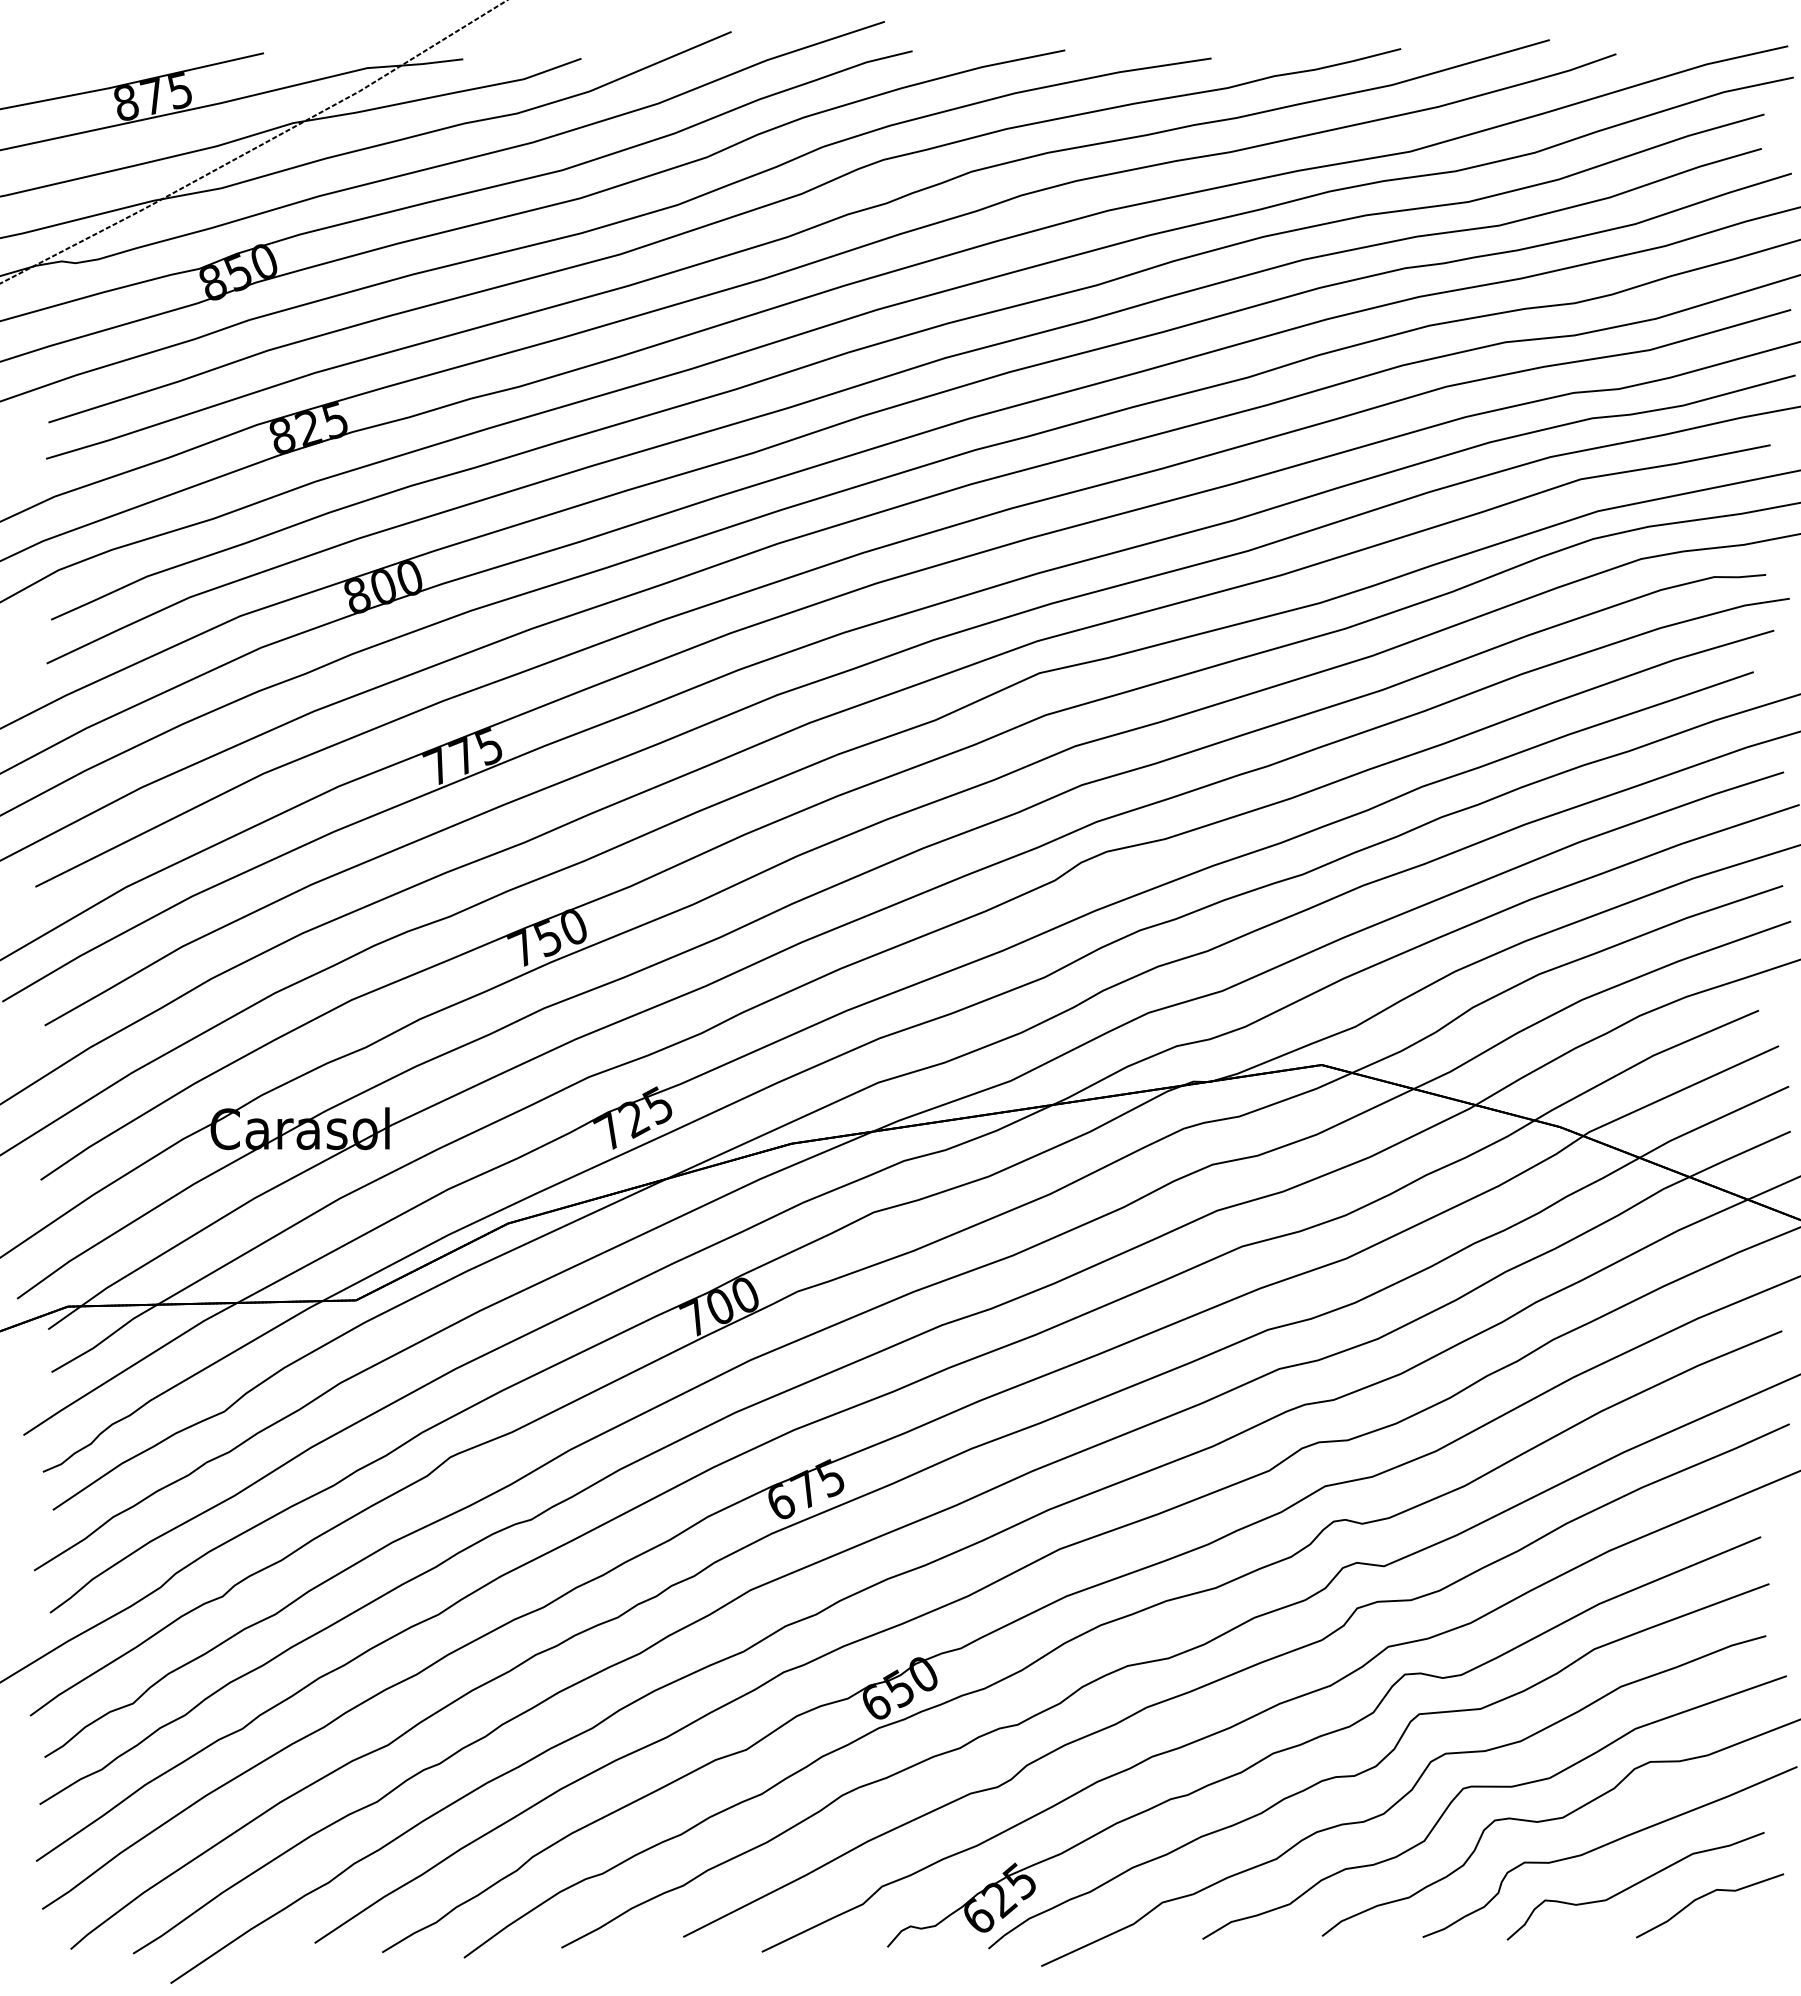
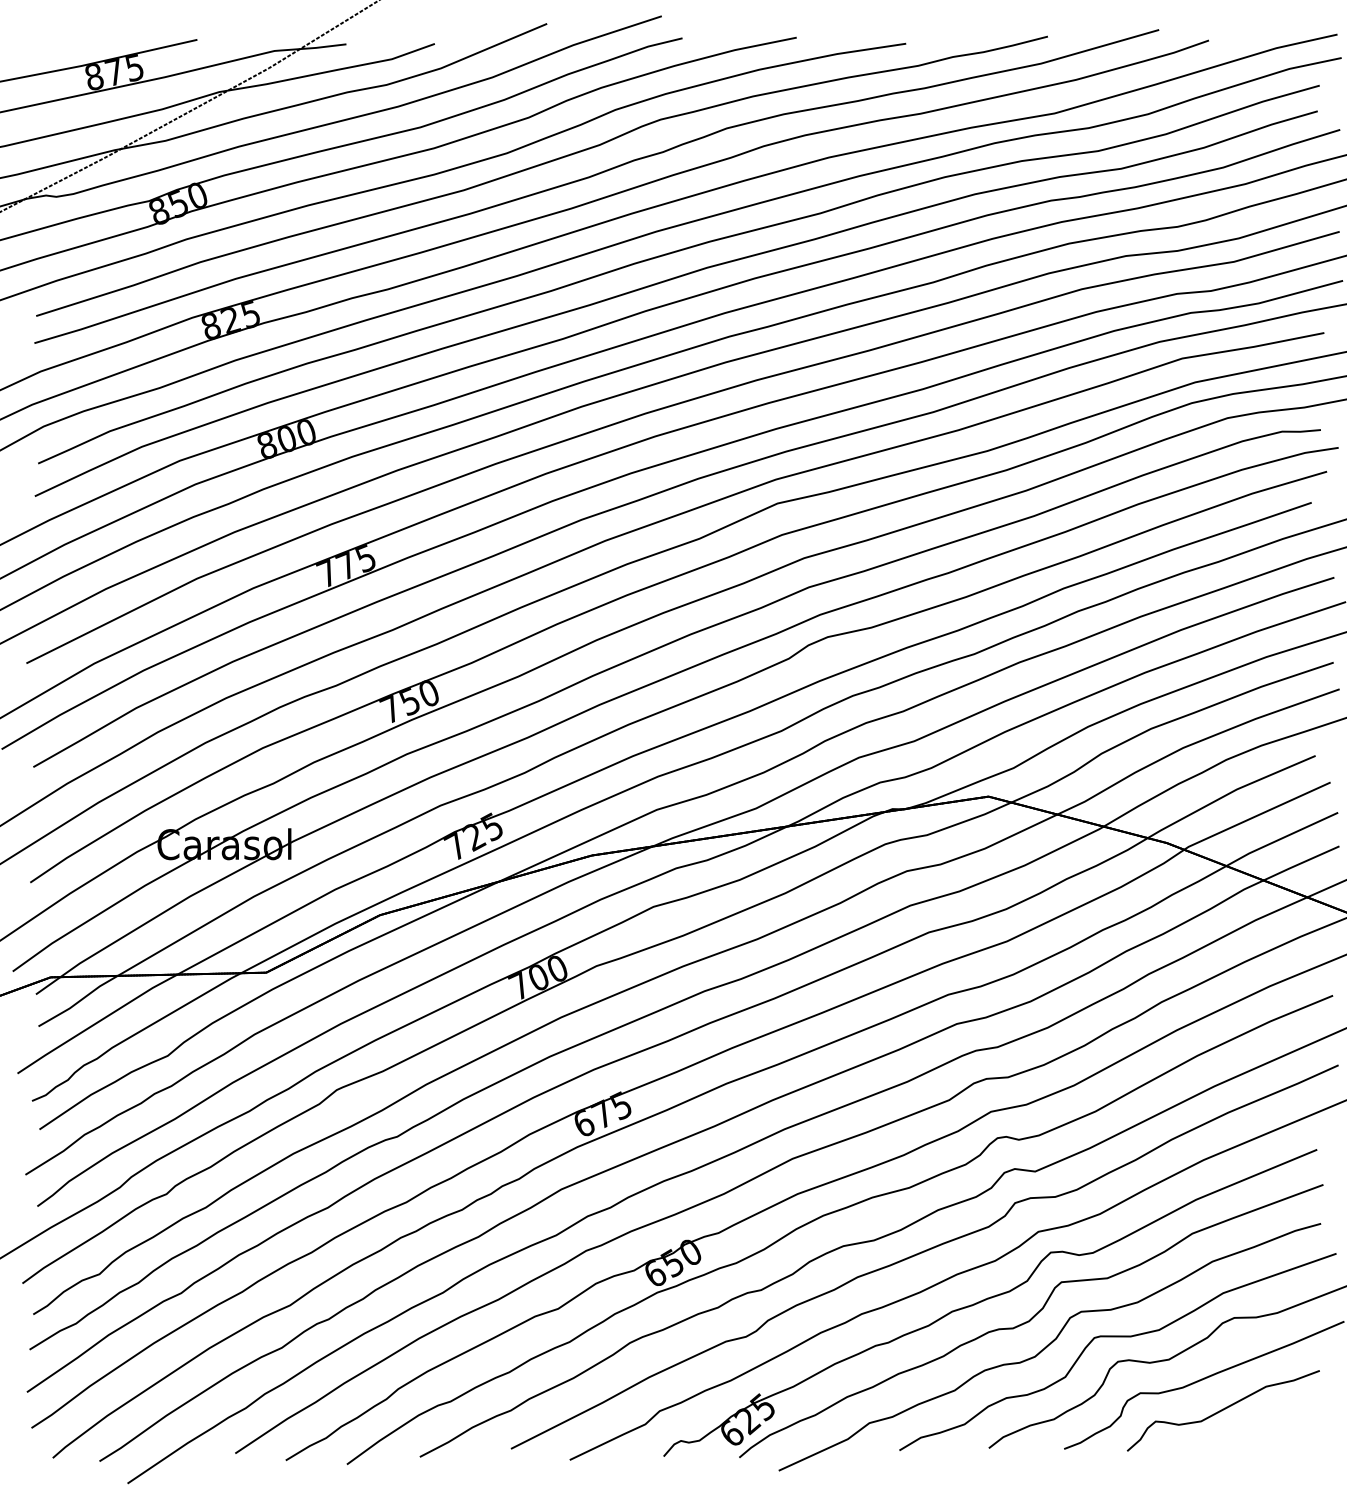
part: (1705, 1896) -> (1275, 1418), removed

